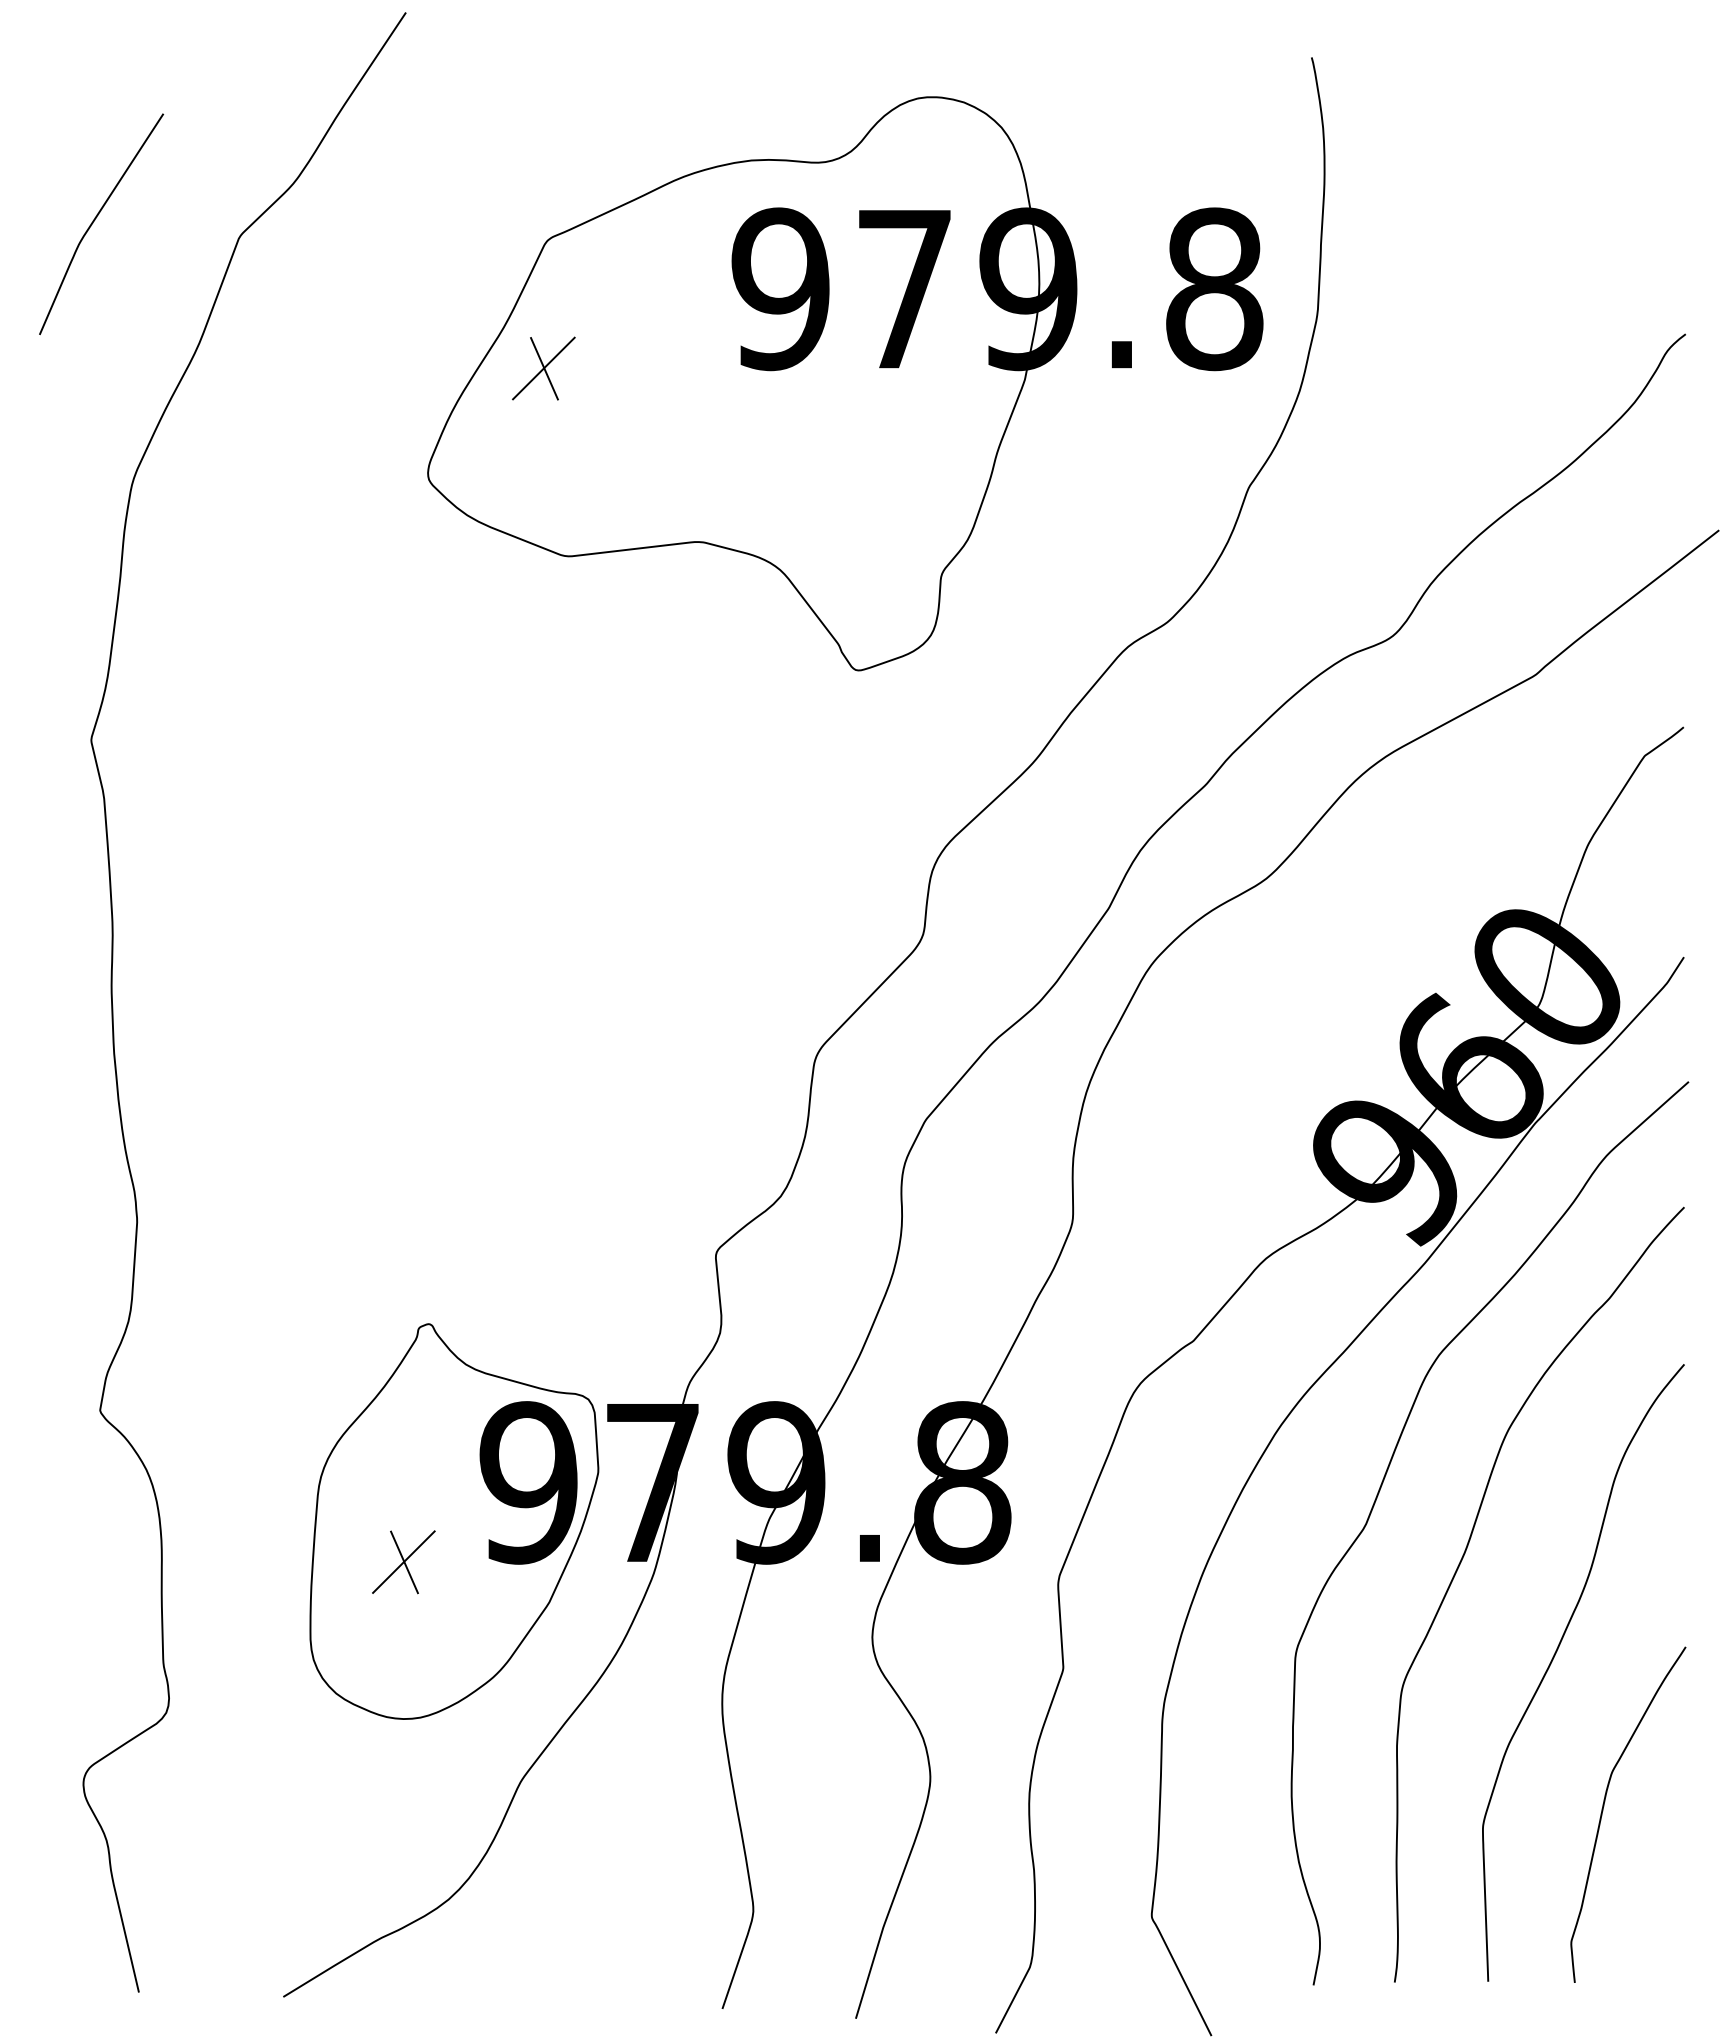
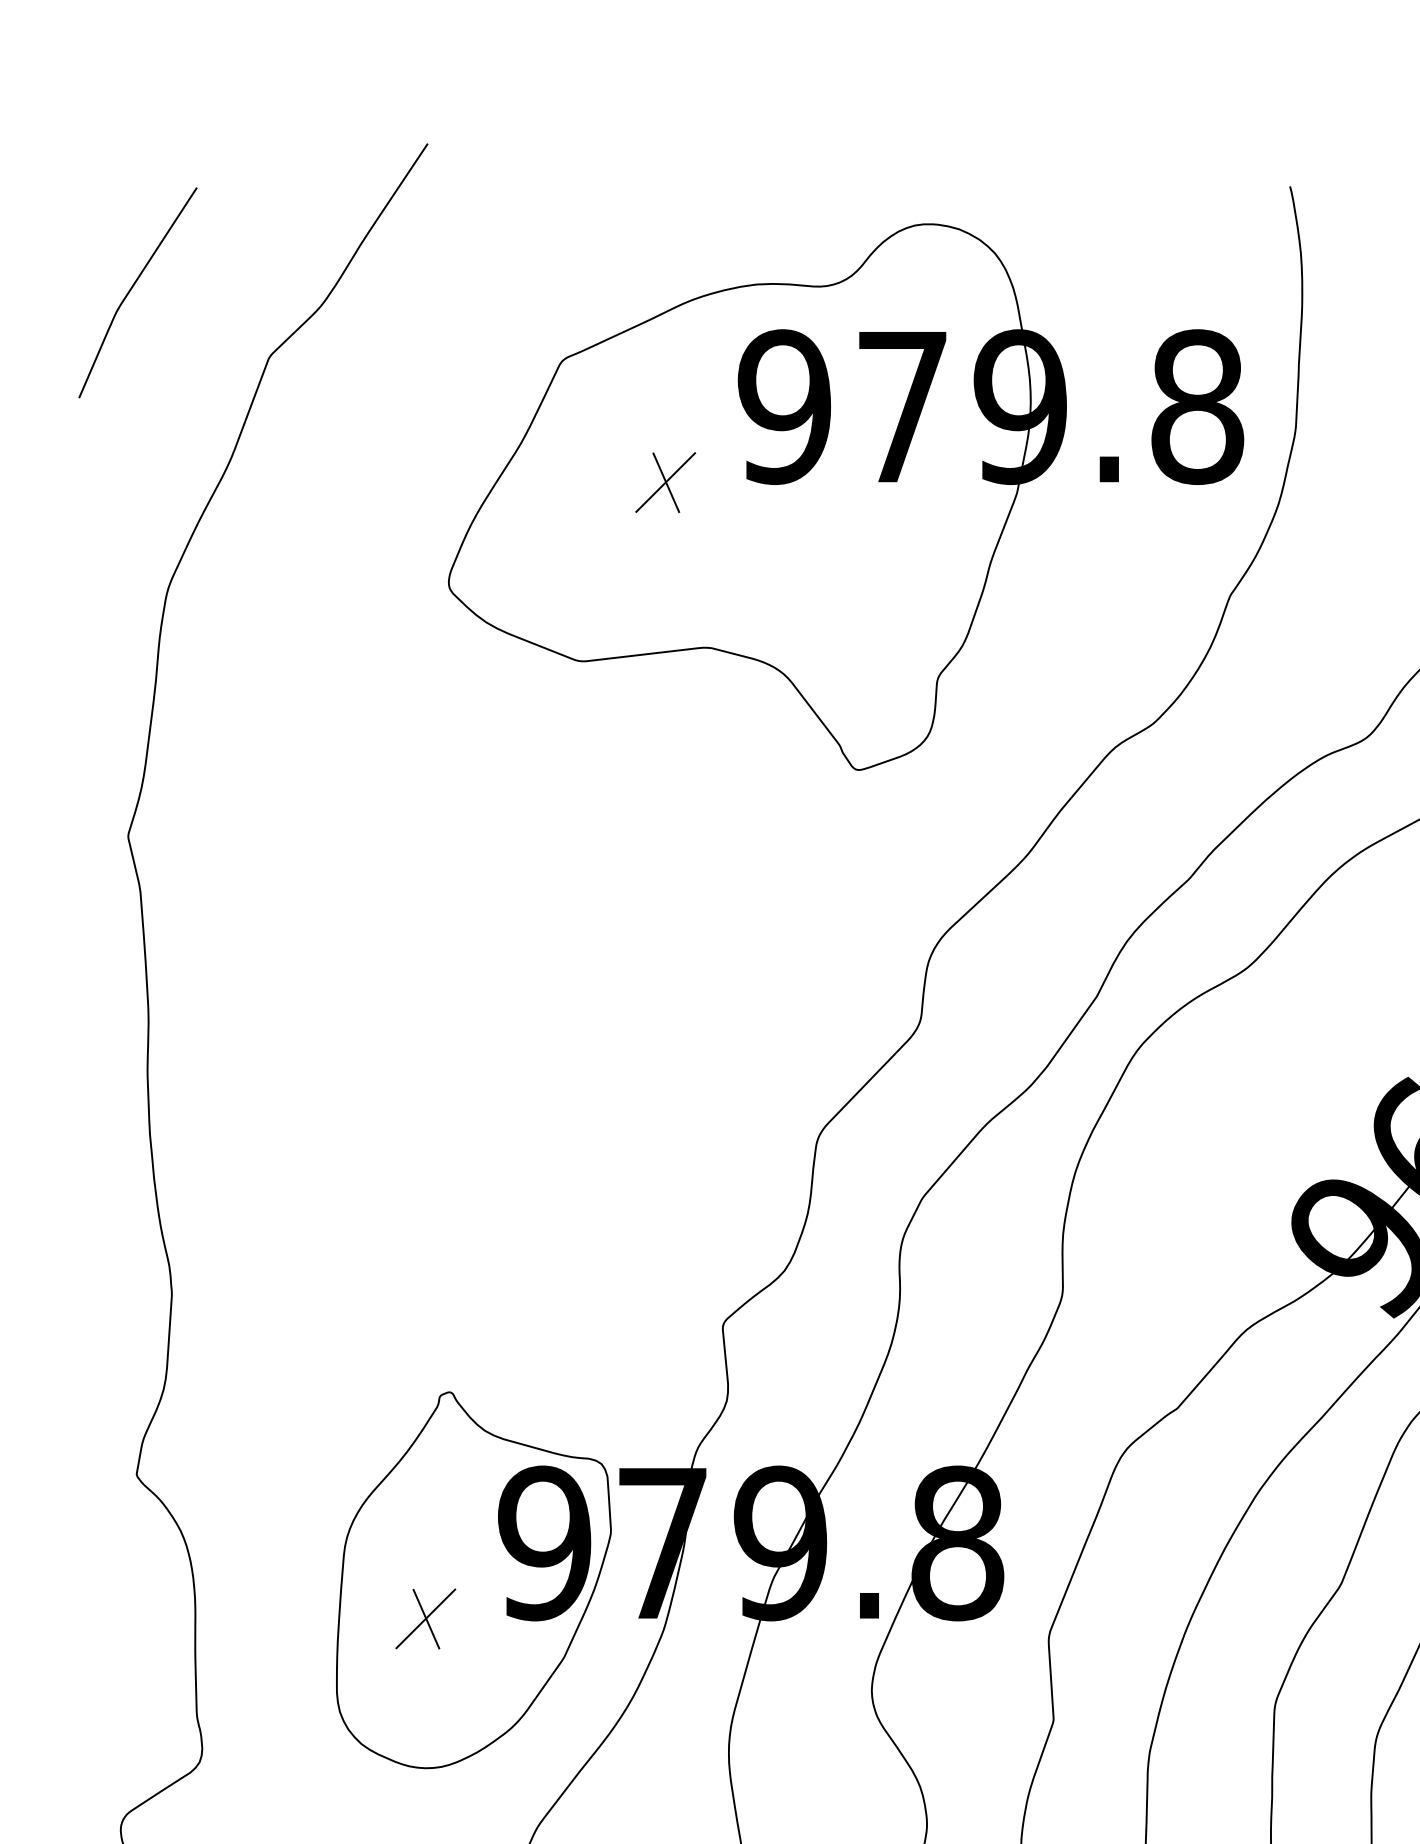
curve: (95, 220) -> (132, 289), moved
part: (543, 368) -> (665, 482), moved

